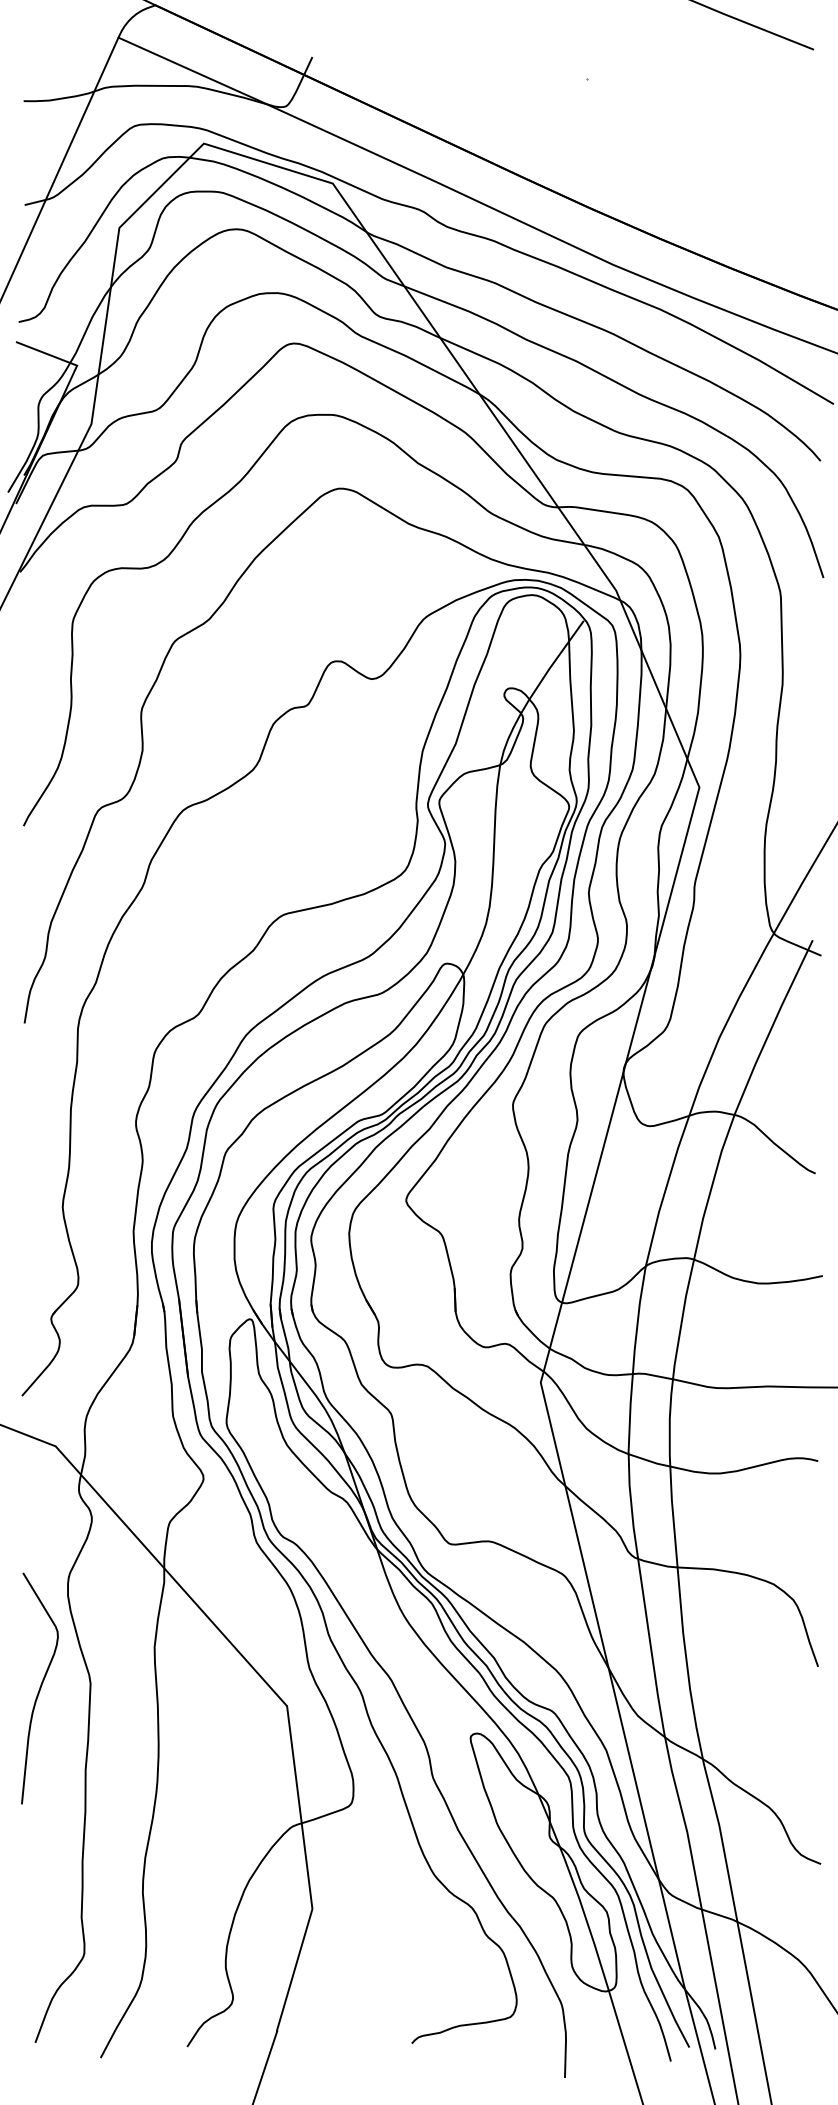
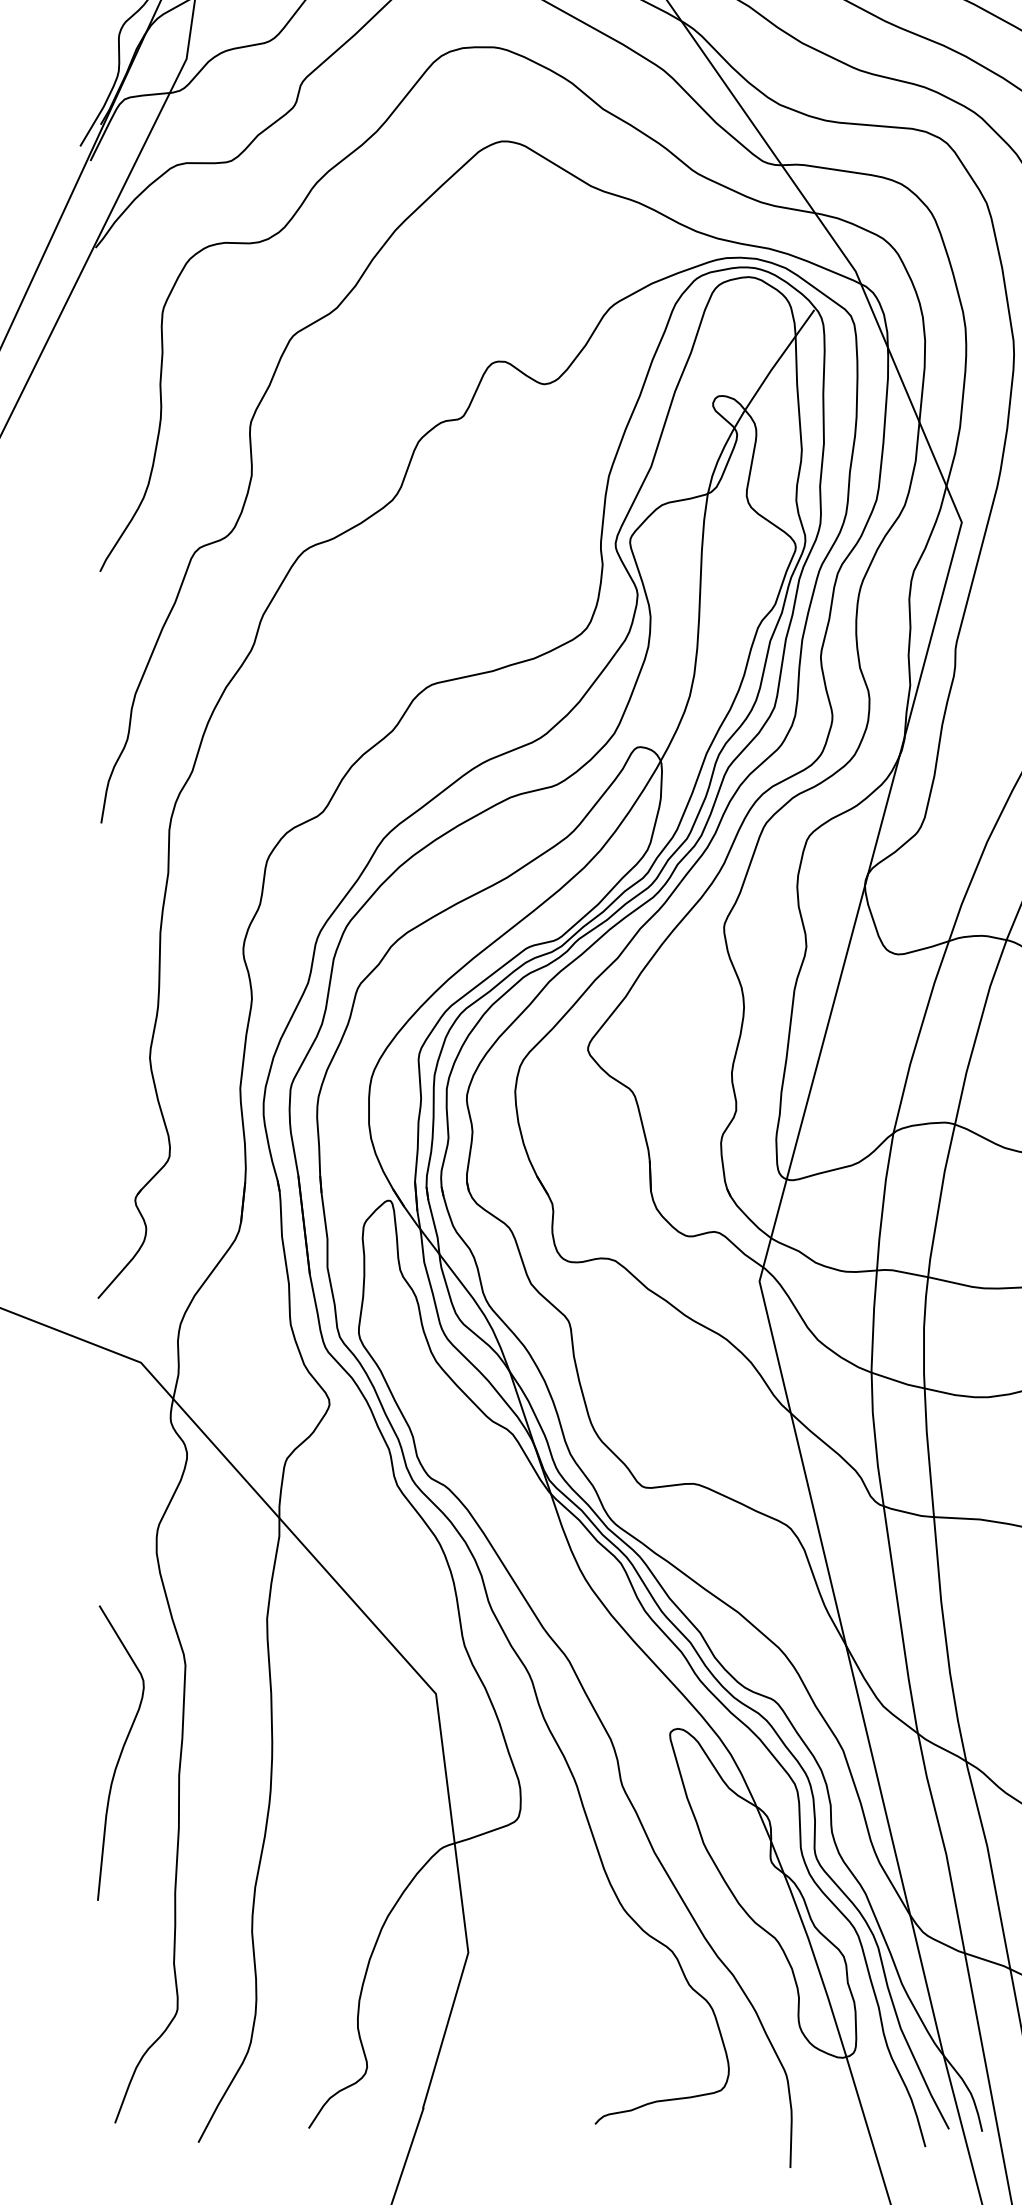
curve: (39, 1688) -> (120, 1753), moved

